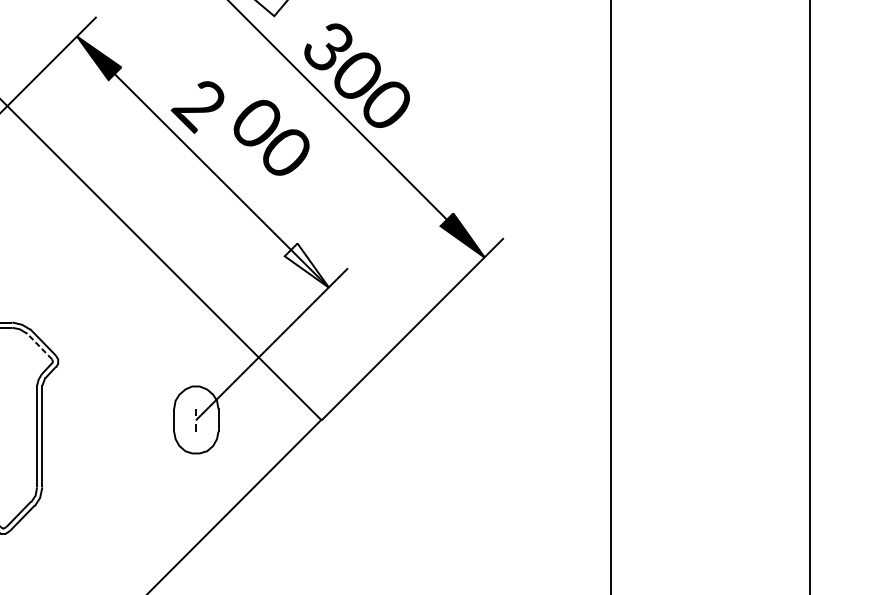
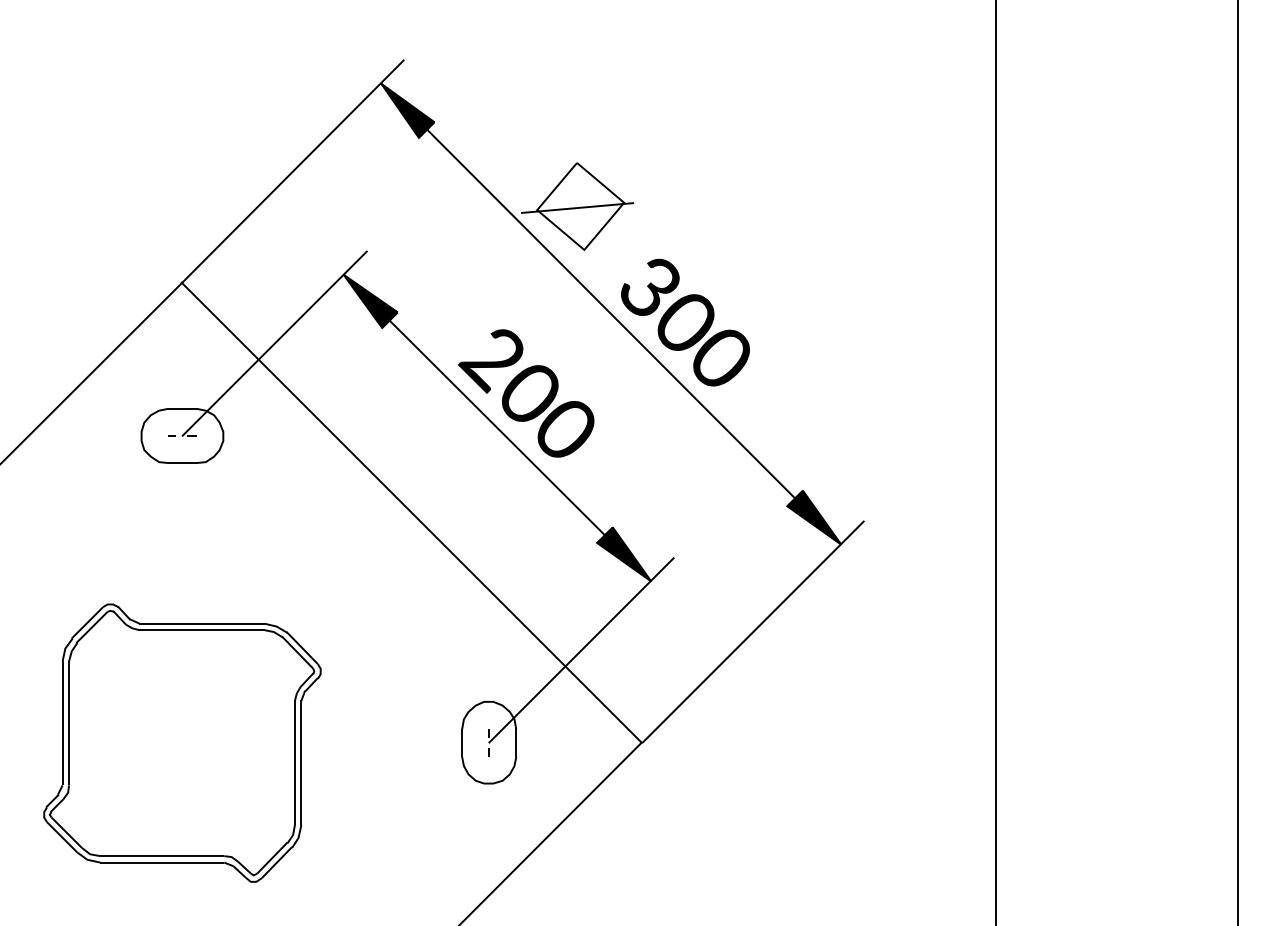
text: (271, 137) -> (547, 411), moved
fill: (307, 265) -> (624, 554), added
line: (39, 346) -> (297, 652), dashed -> solid

